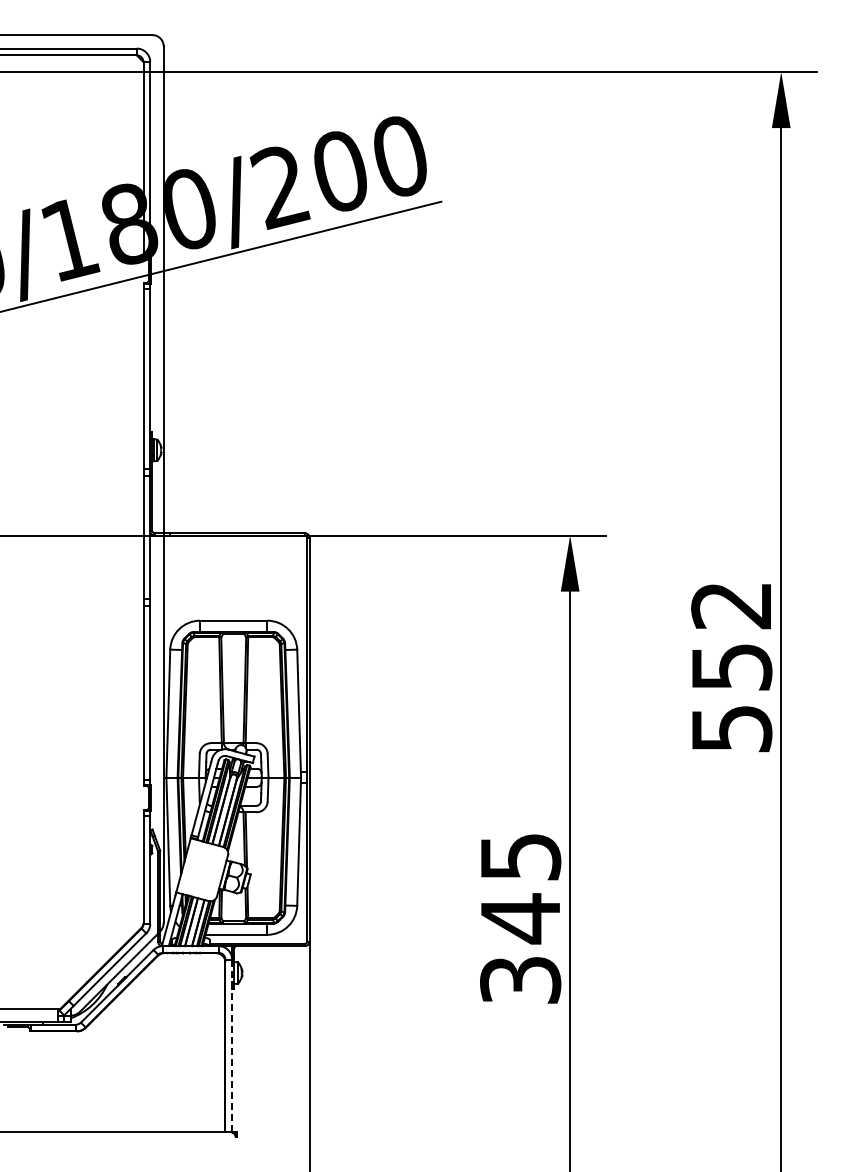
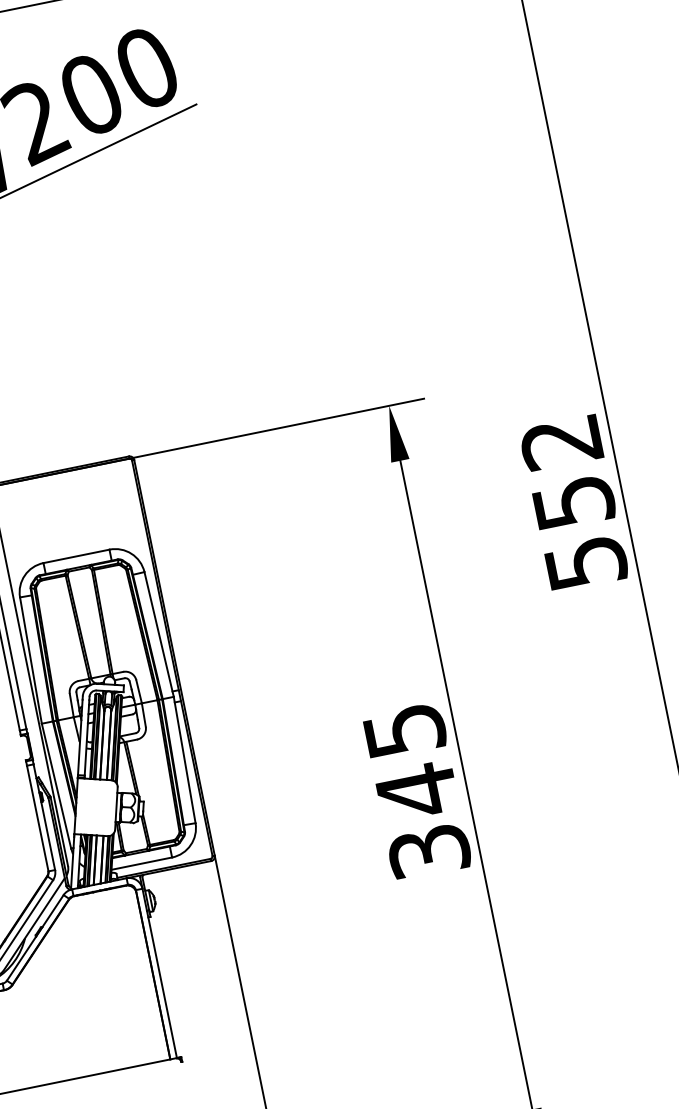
line: (232, 1046) -> (160, 973), dashed -> solid

